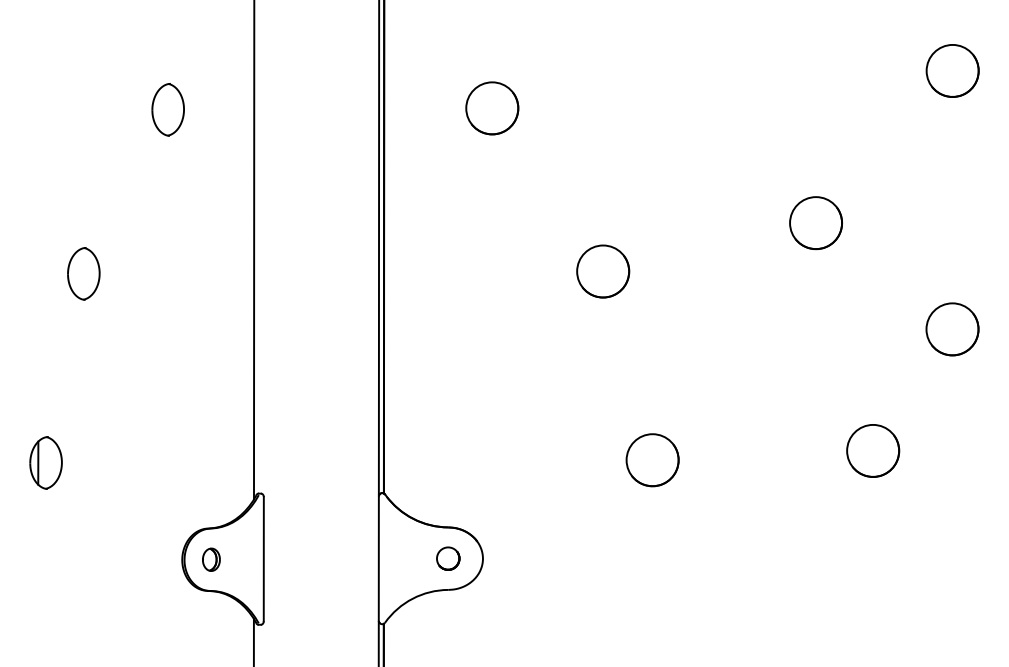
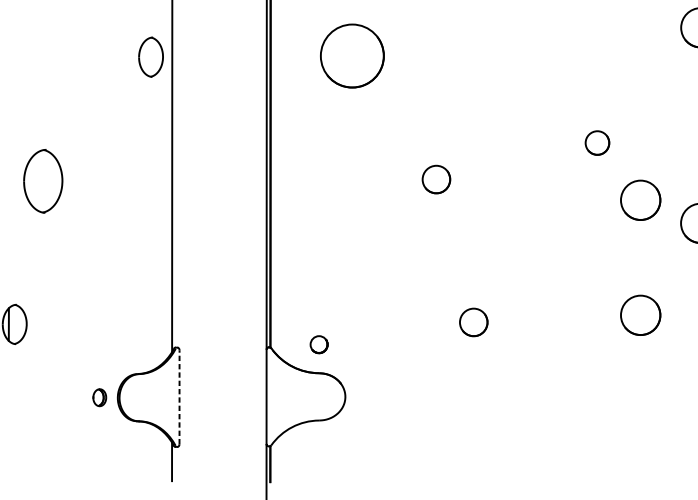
circle: (492, 108) -> (352, 56), size x1.6
part: (167, 109) -> (150, 56), moved
circle: (815, 223) -> (597, 143), size x0.6
circle: (603, 271) -> (436, 179), size x0.7
part: (83, 273) -> (43, 181), size x1.6
circle: (873, 298) -> (640, 199), added
circle: (652, 460) -> (473, 322), size x0.7
line: (263, 558) -> (179, 396), solid -> dashed
circle: (448, 558) -> (319, 344), moved
part: (211, 559) -> (99, 397), moved

